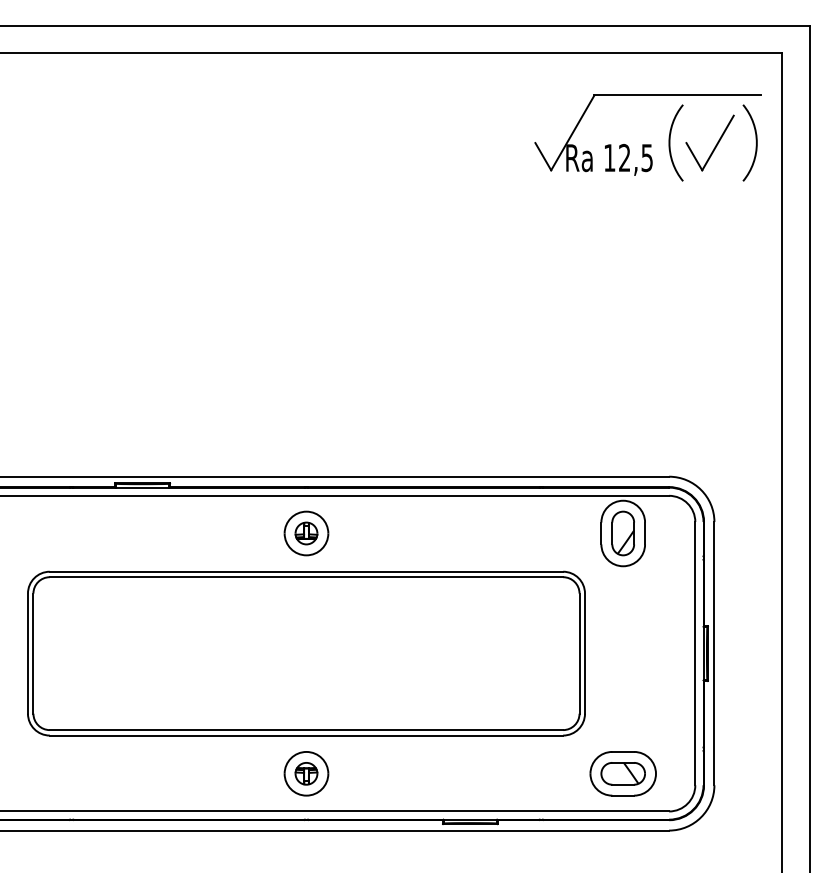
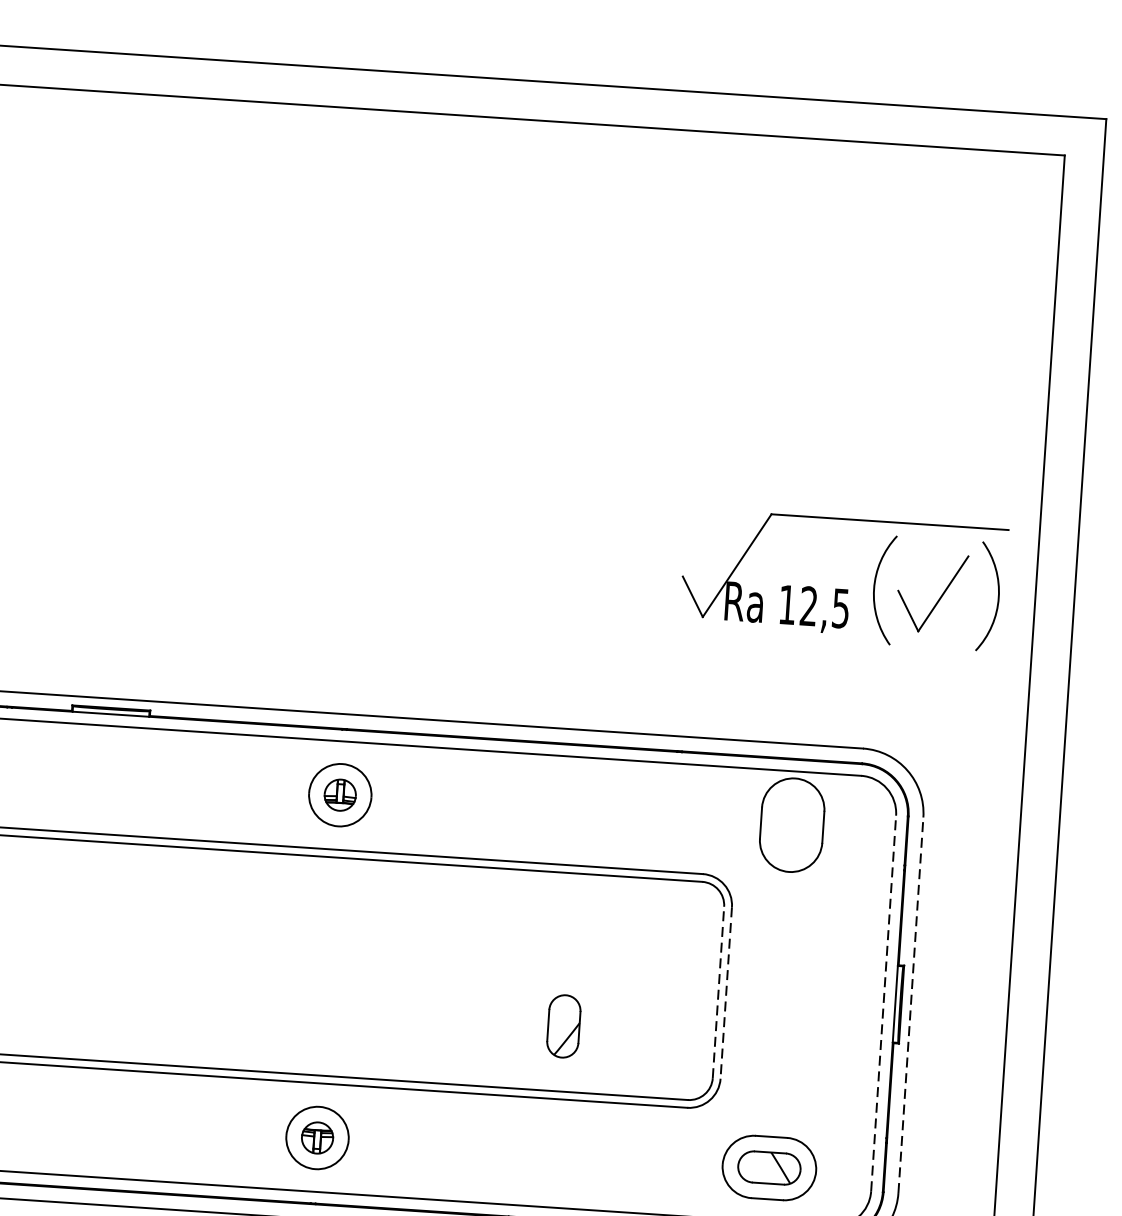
part: (647, 144) -> (842, 589), moved
part: (622, 533) -> (562, 1026), moved
line: (579, 653) -> (718, 992), solid -> dashed
line: (695, 653) -> (883, 1003), solid -> dashed
line: (714, 653) -> (911, 1005), solid -> dashed
line: (585, 654) -> (726, 994), solid -> dashed

